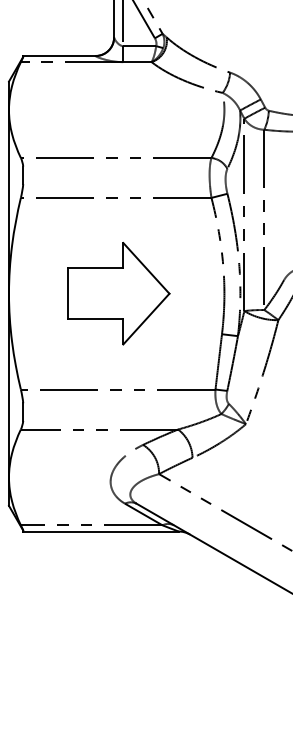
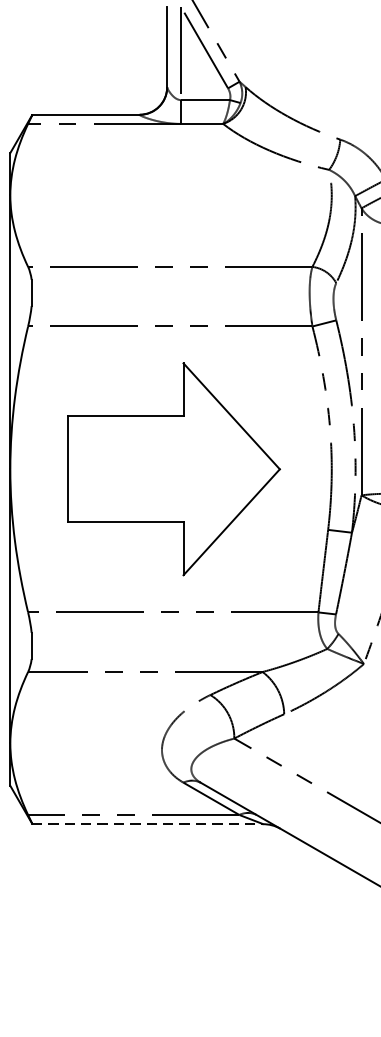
part: (118, 293) -> (173, 469), size x1.4
line: (100, 531) -> (146, 824), solid -> dashed

